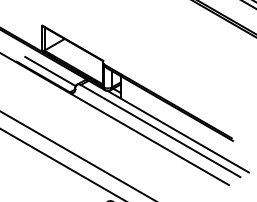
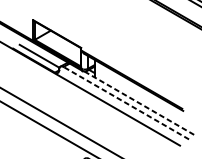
line: (160, 130) -> (126, 102), solid -> dashed
line: (178, 131) -> (140, 103), solid -> dashed

